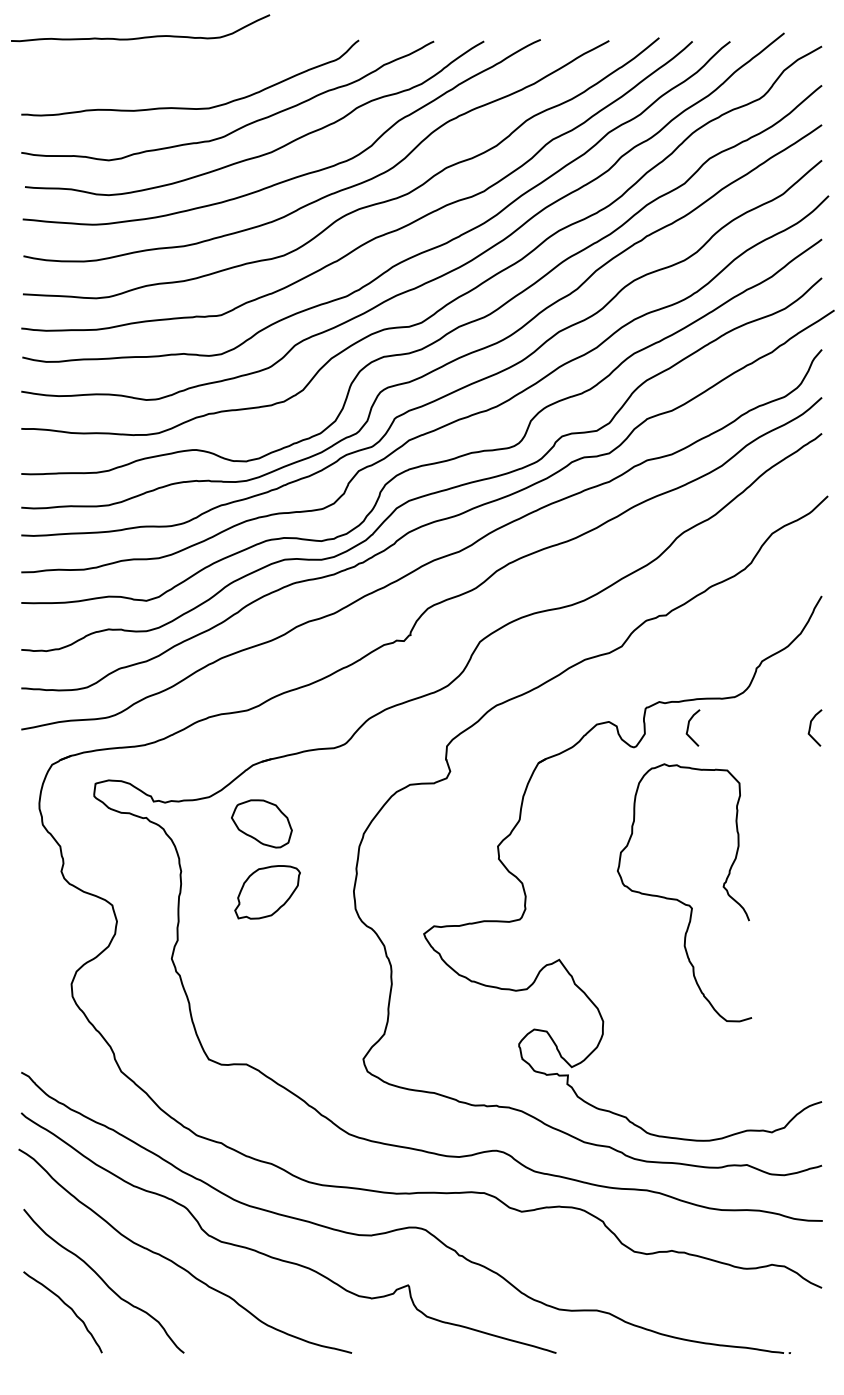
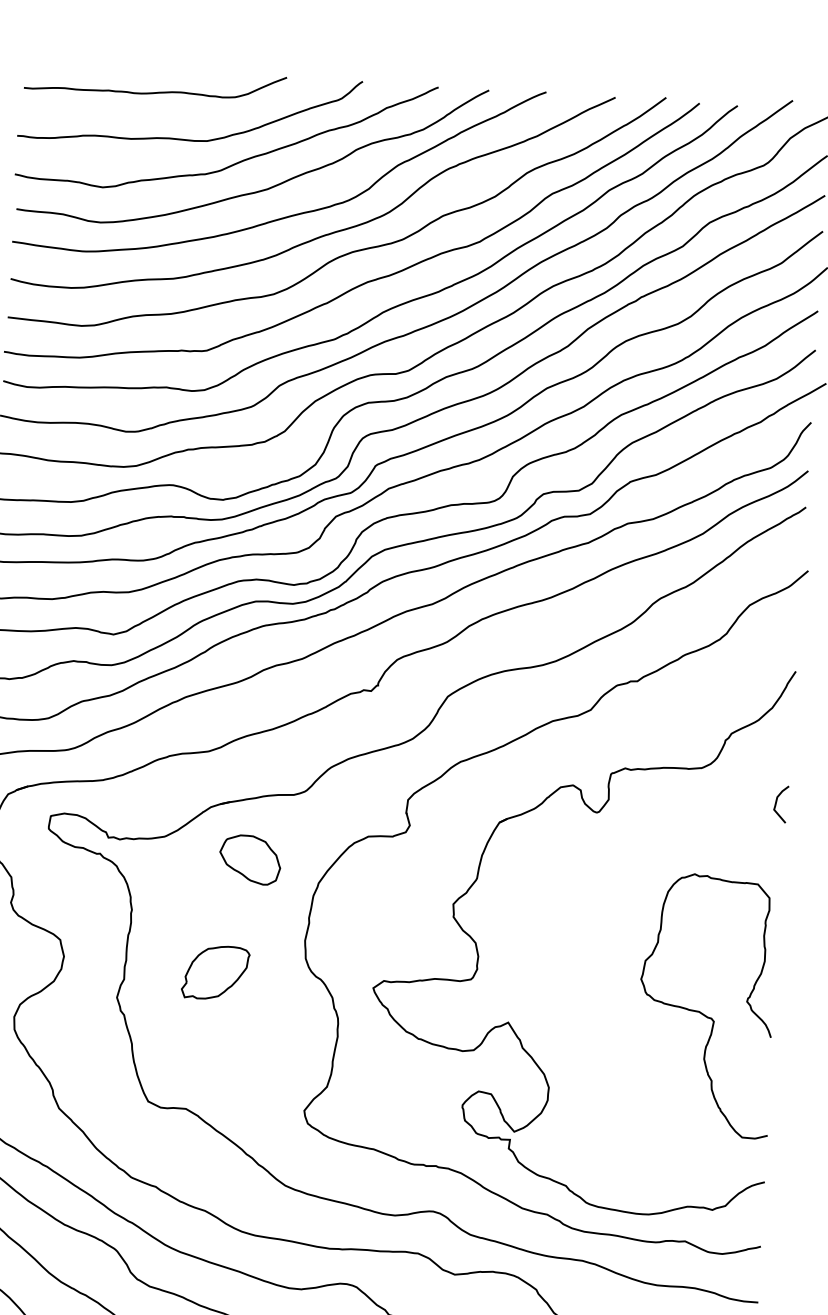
curve: (143, 36) -> (157, 91), moved
curve: (689, 726) -> (654, 794), removed
part: (261, 823) -> (249, 859), moved
part: (267, 892) -> (215, 972), moved
curve: (680, 900) -> (702, 1012), moved

